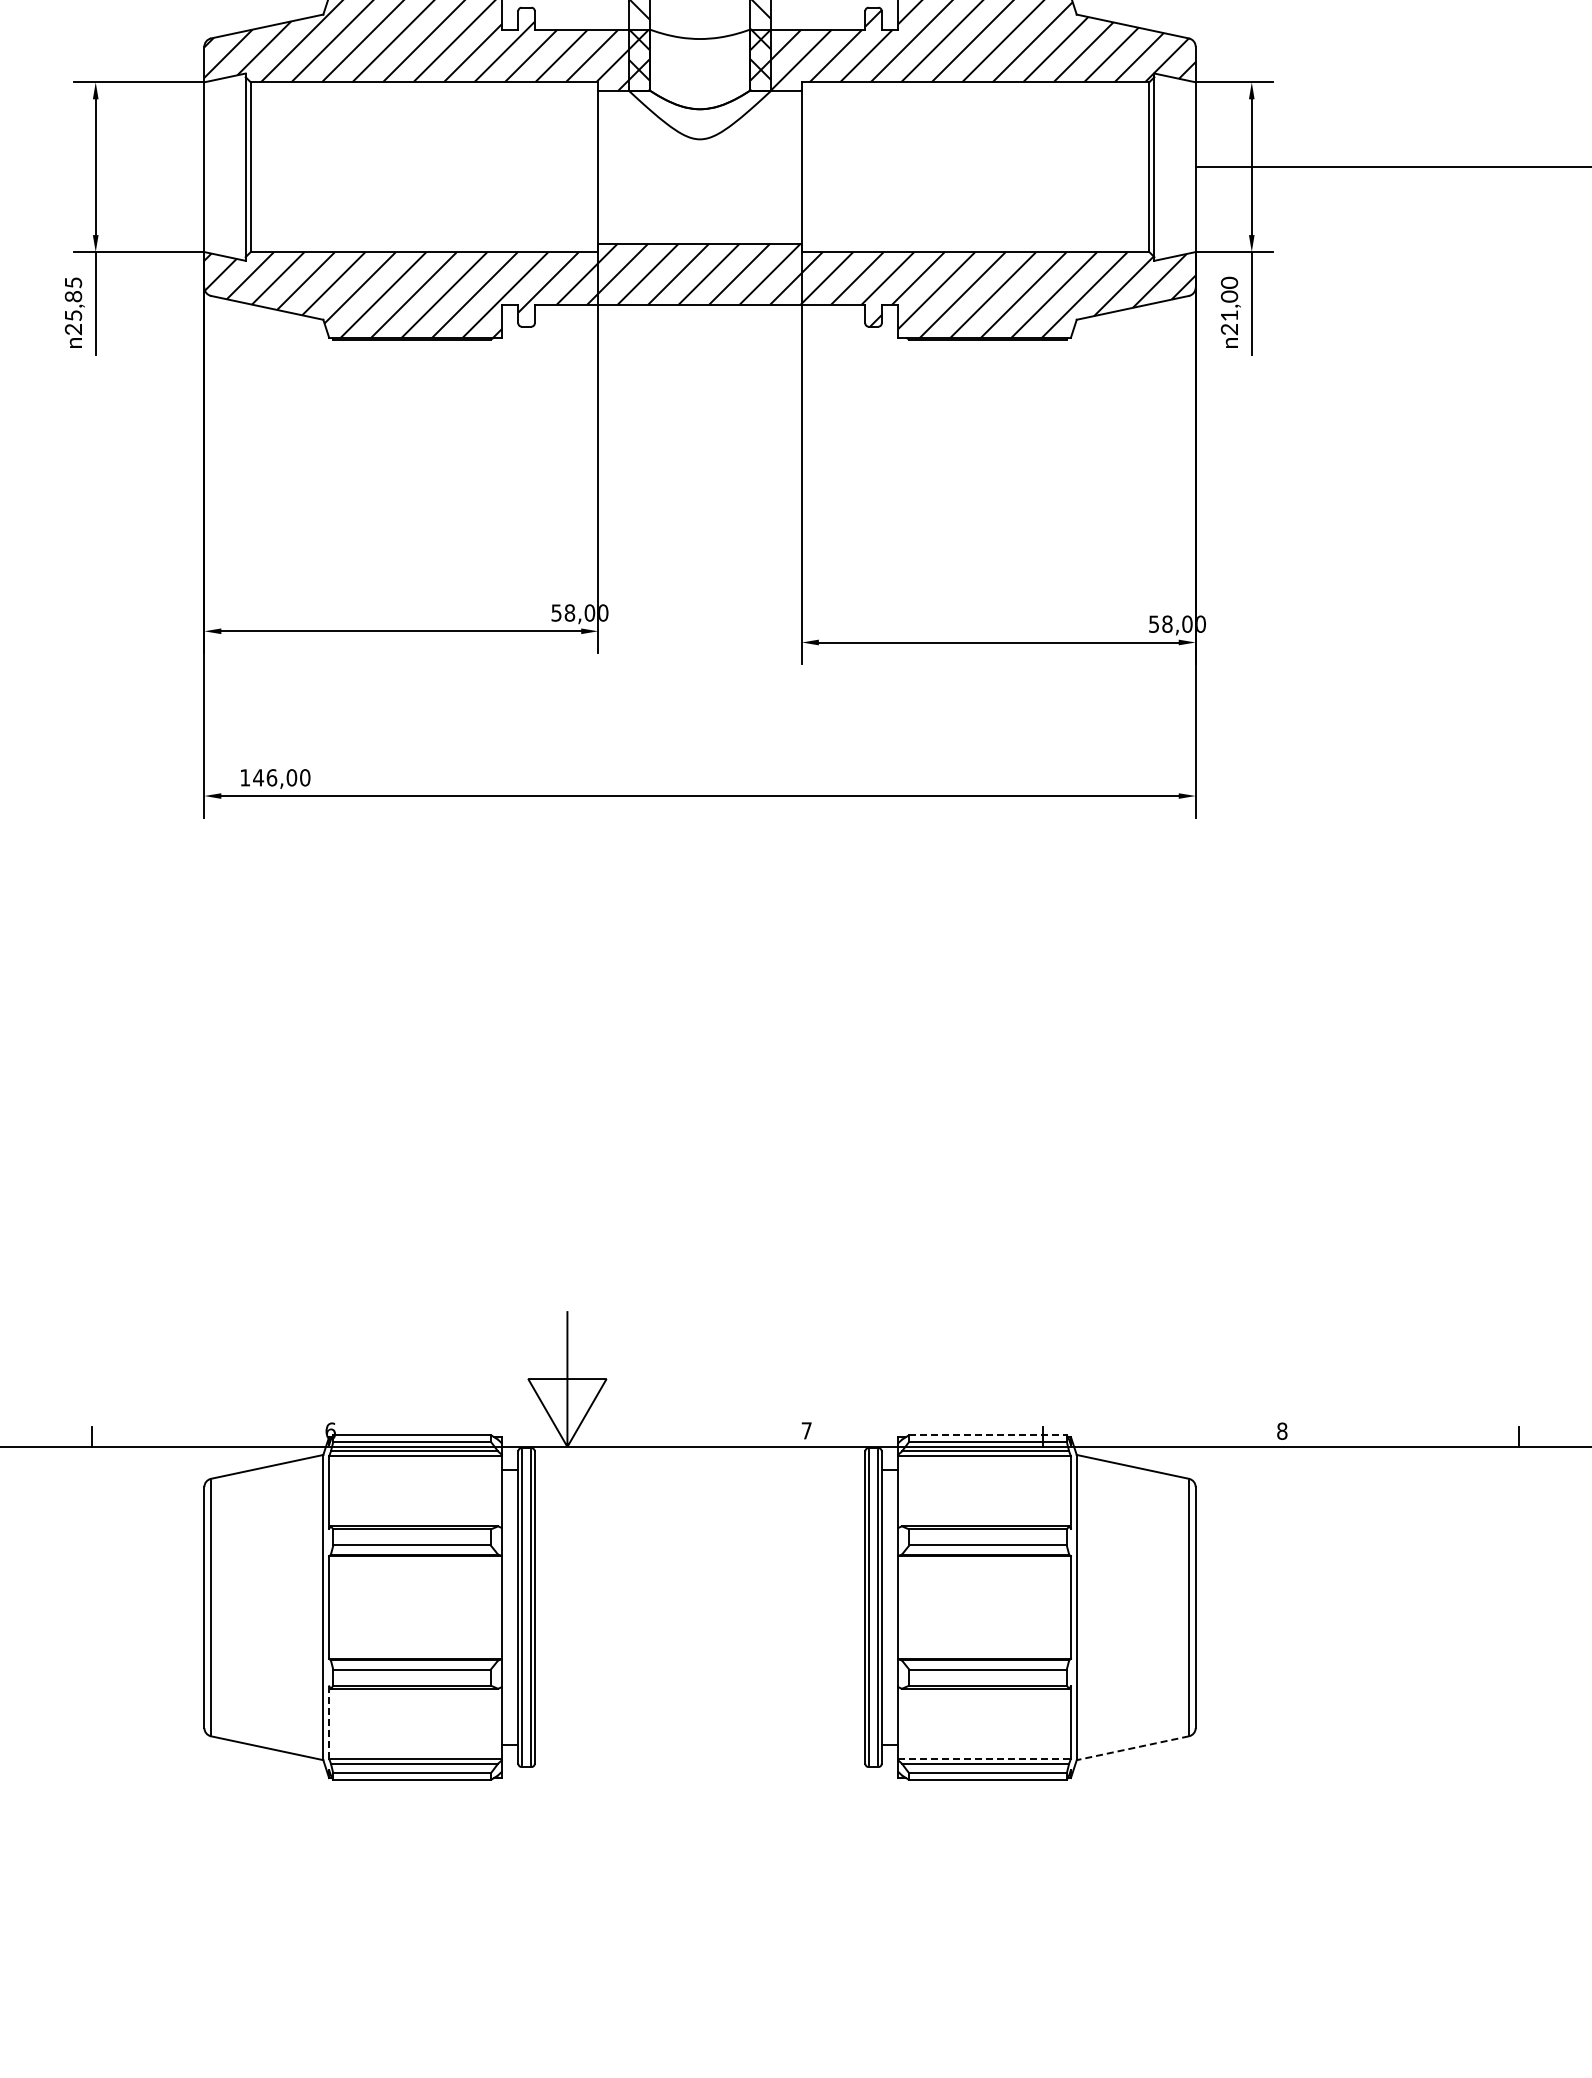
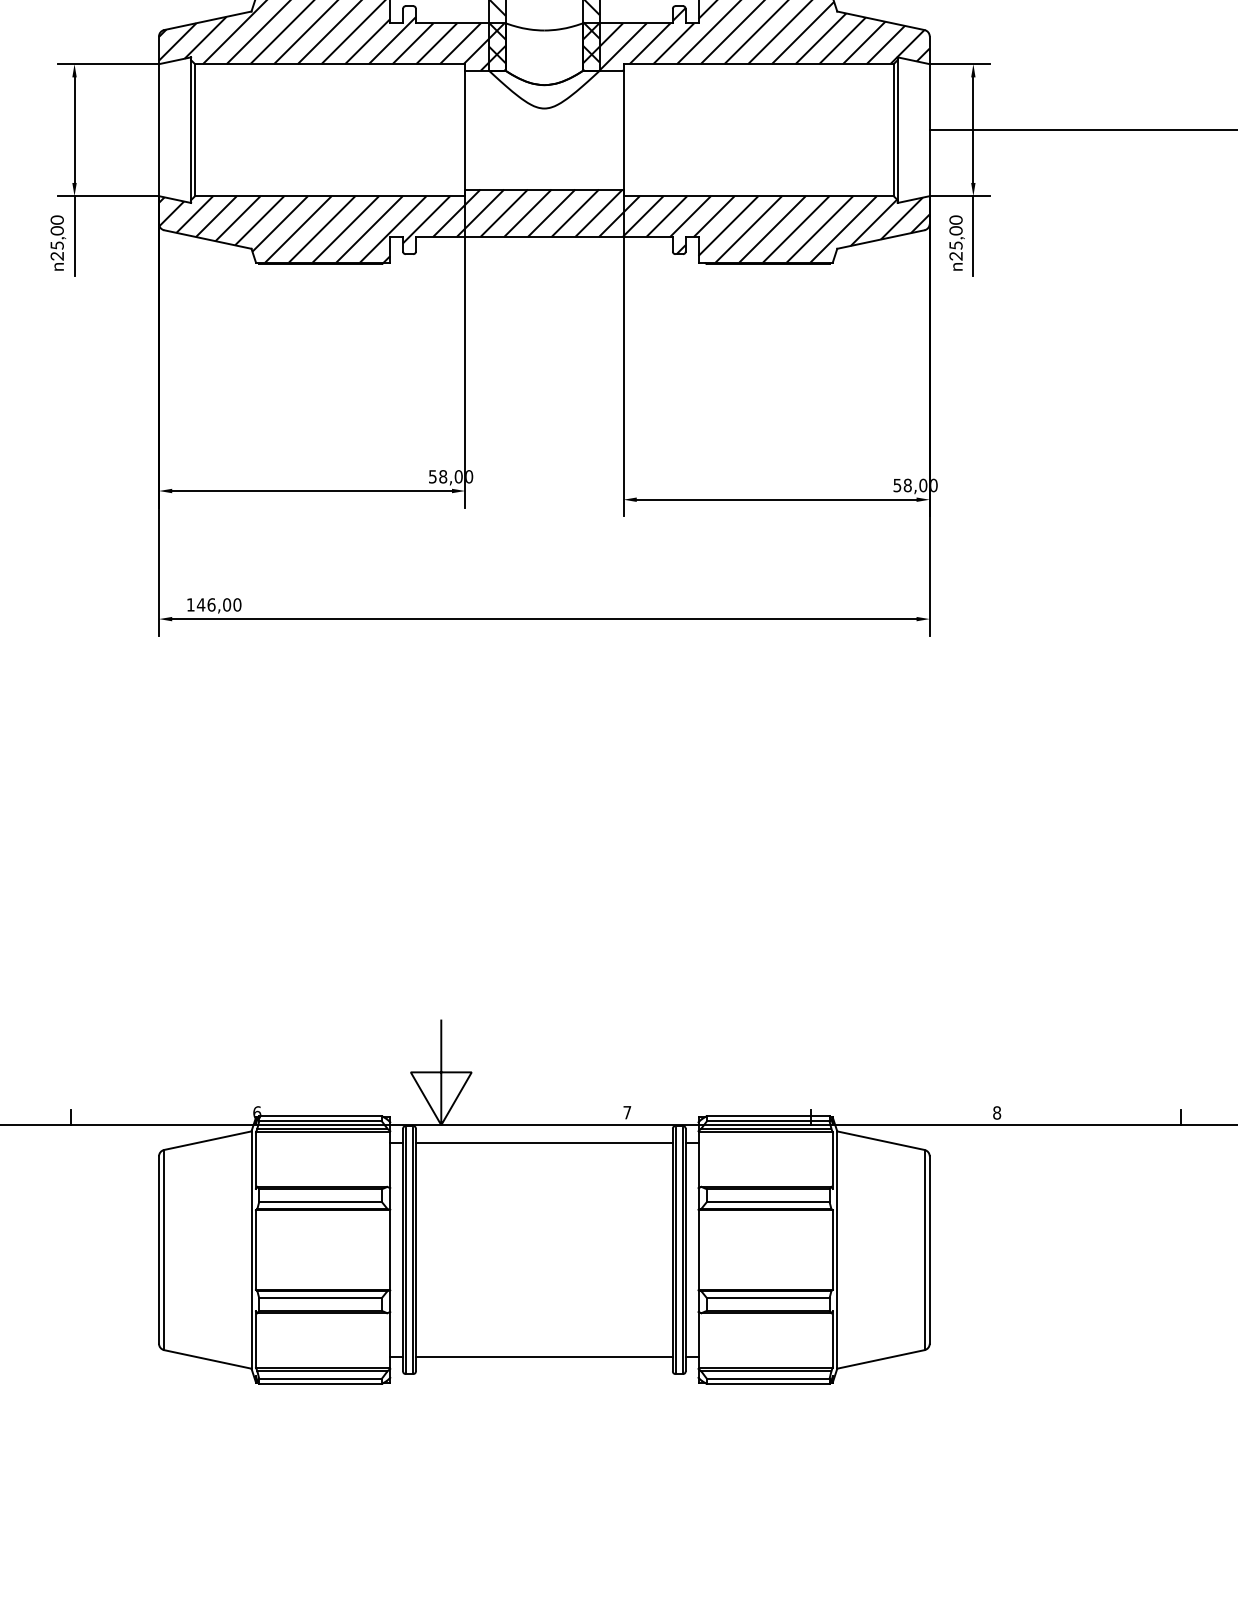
text: (73, 289) -> (57, 225), 25,85 -> 25,00
text: (1229, 315) -> (956, 245), 21,00 -> 25,00
line: (988, 1435) -> (768, 1116), dashed -> solid
line: (699, 1470) -> (543, 1143), added
line: (329, 1723) -> (256, 1340), dashed -> solid
line: (699, 1745) -> (543, 1357), added
line: (1132, 1748) -> (880, 1359), dashed -> solid
line: (985, 1758) -> (766, 1367), dashed -> solid

